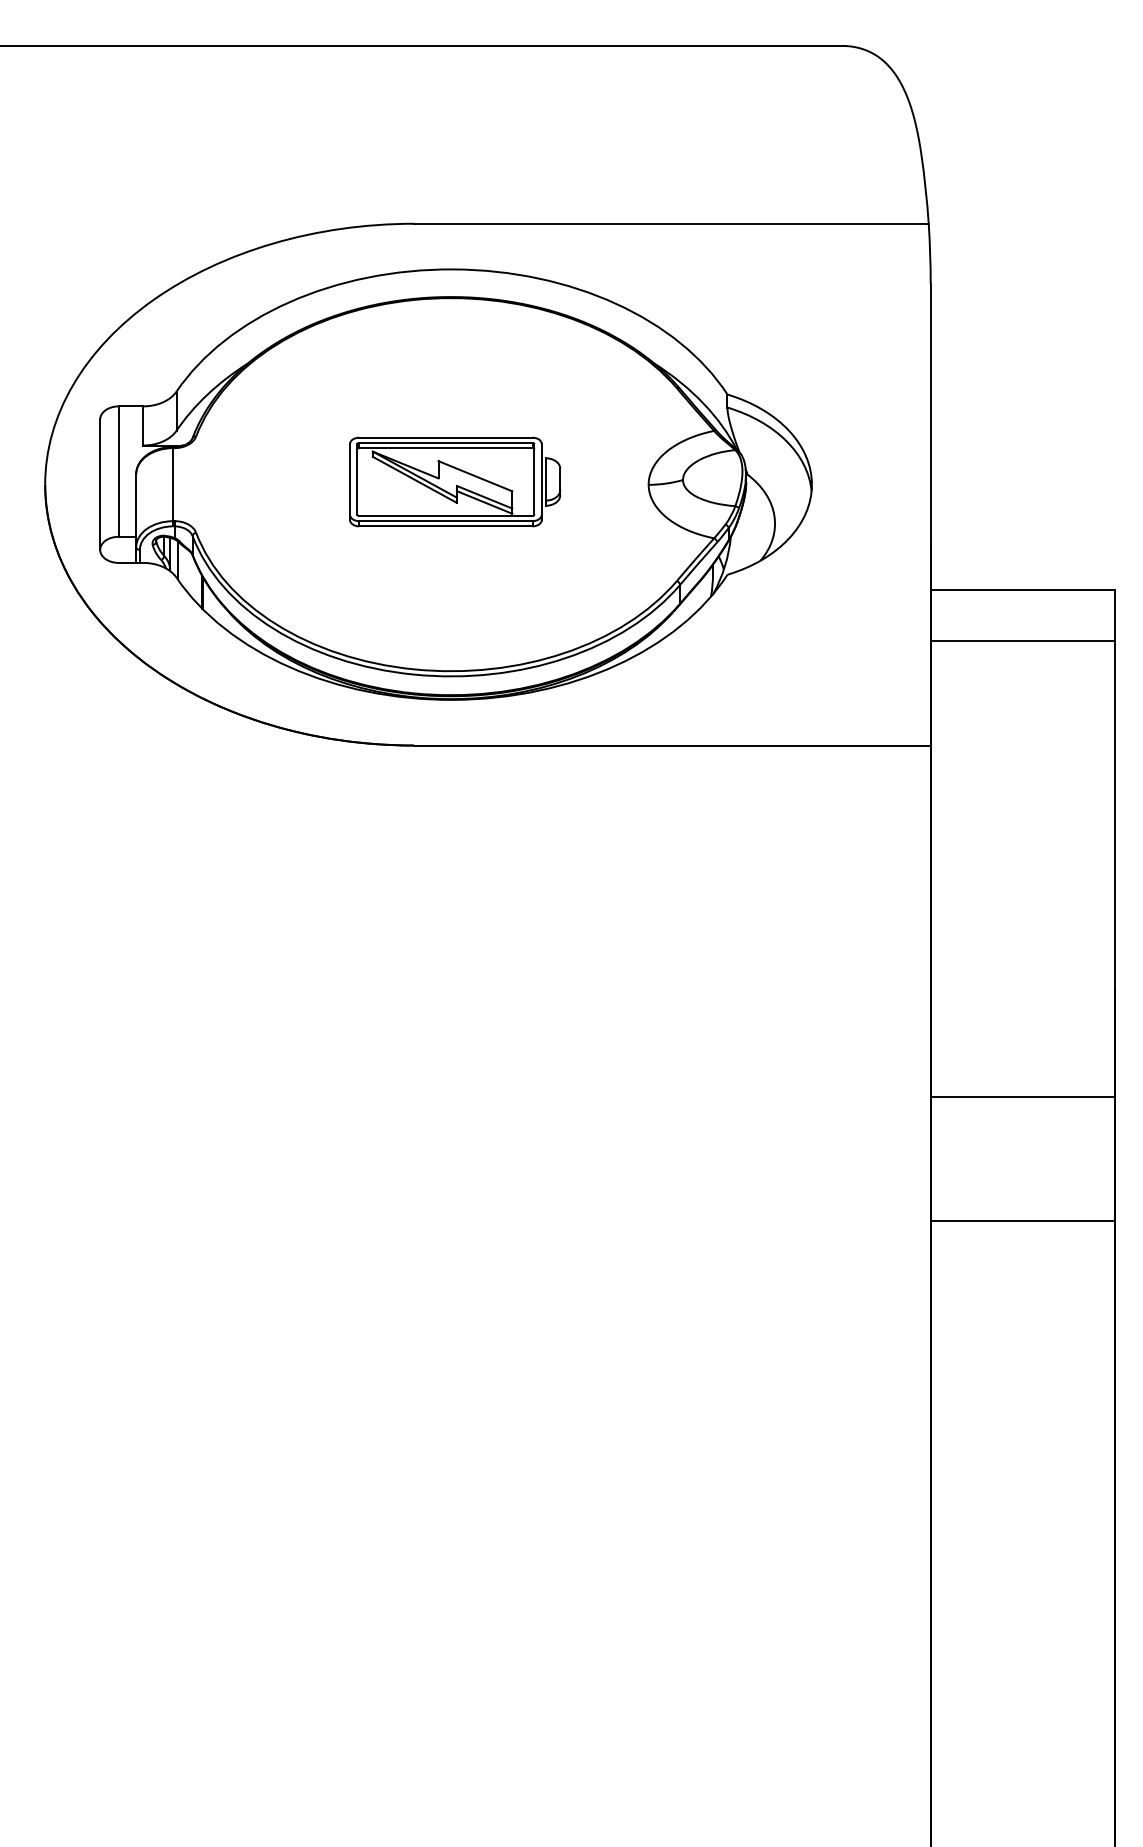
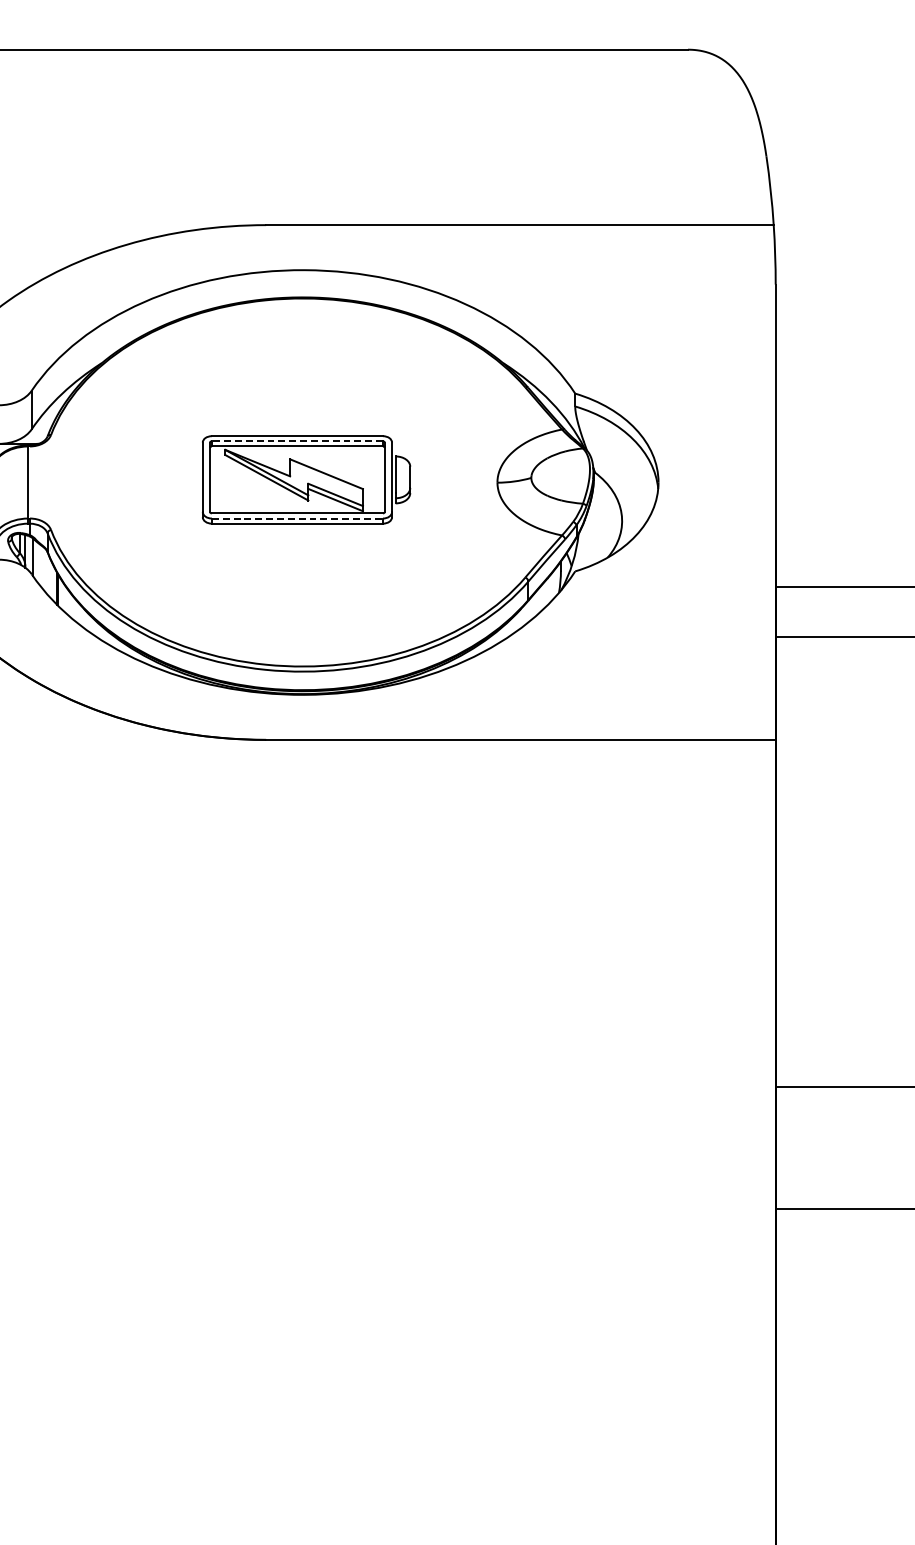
line: (445, 442) -> (297, 440), solid -> dashed
line: (445, 521) -> (297, 518), solid -> dashed

